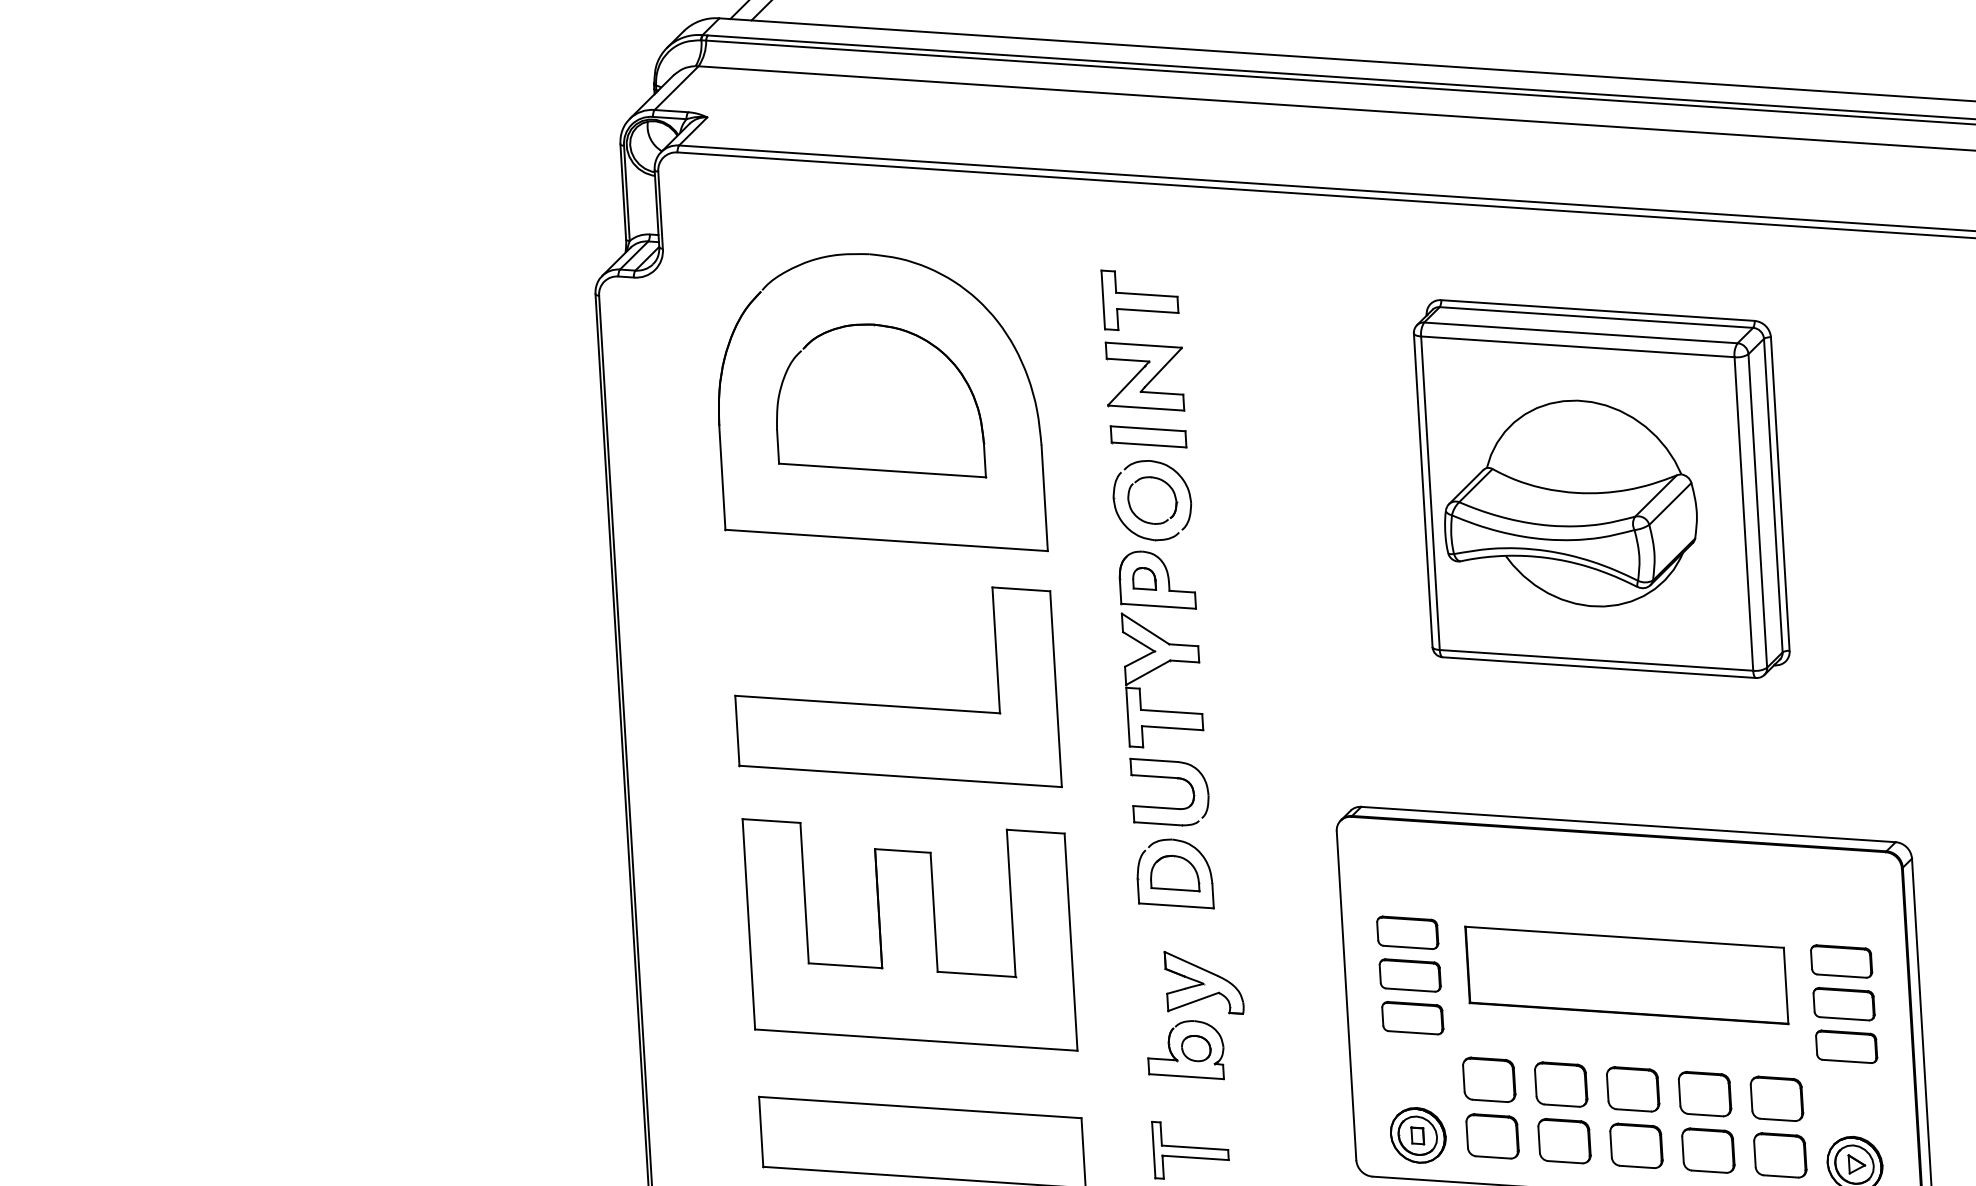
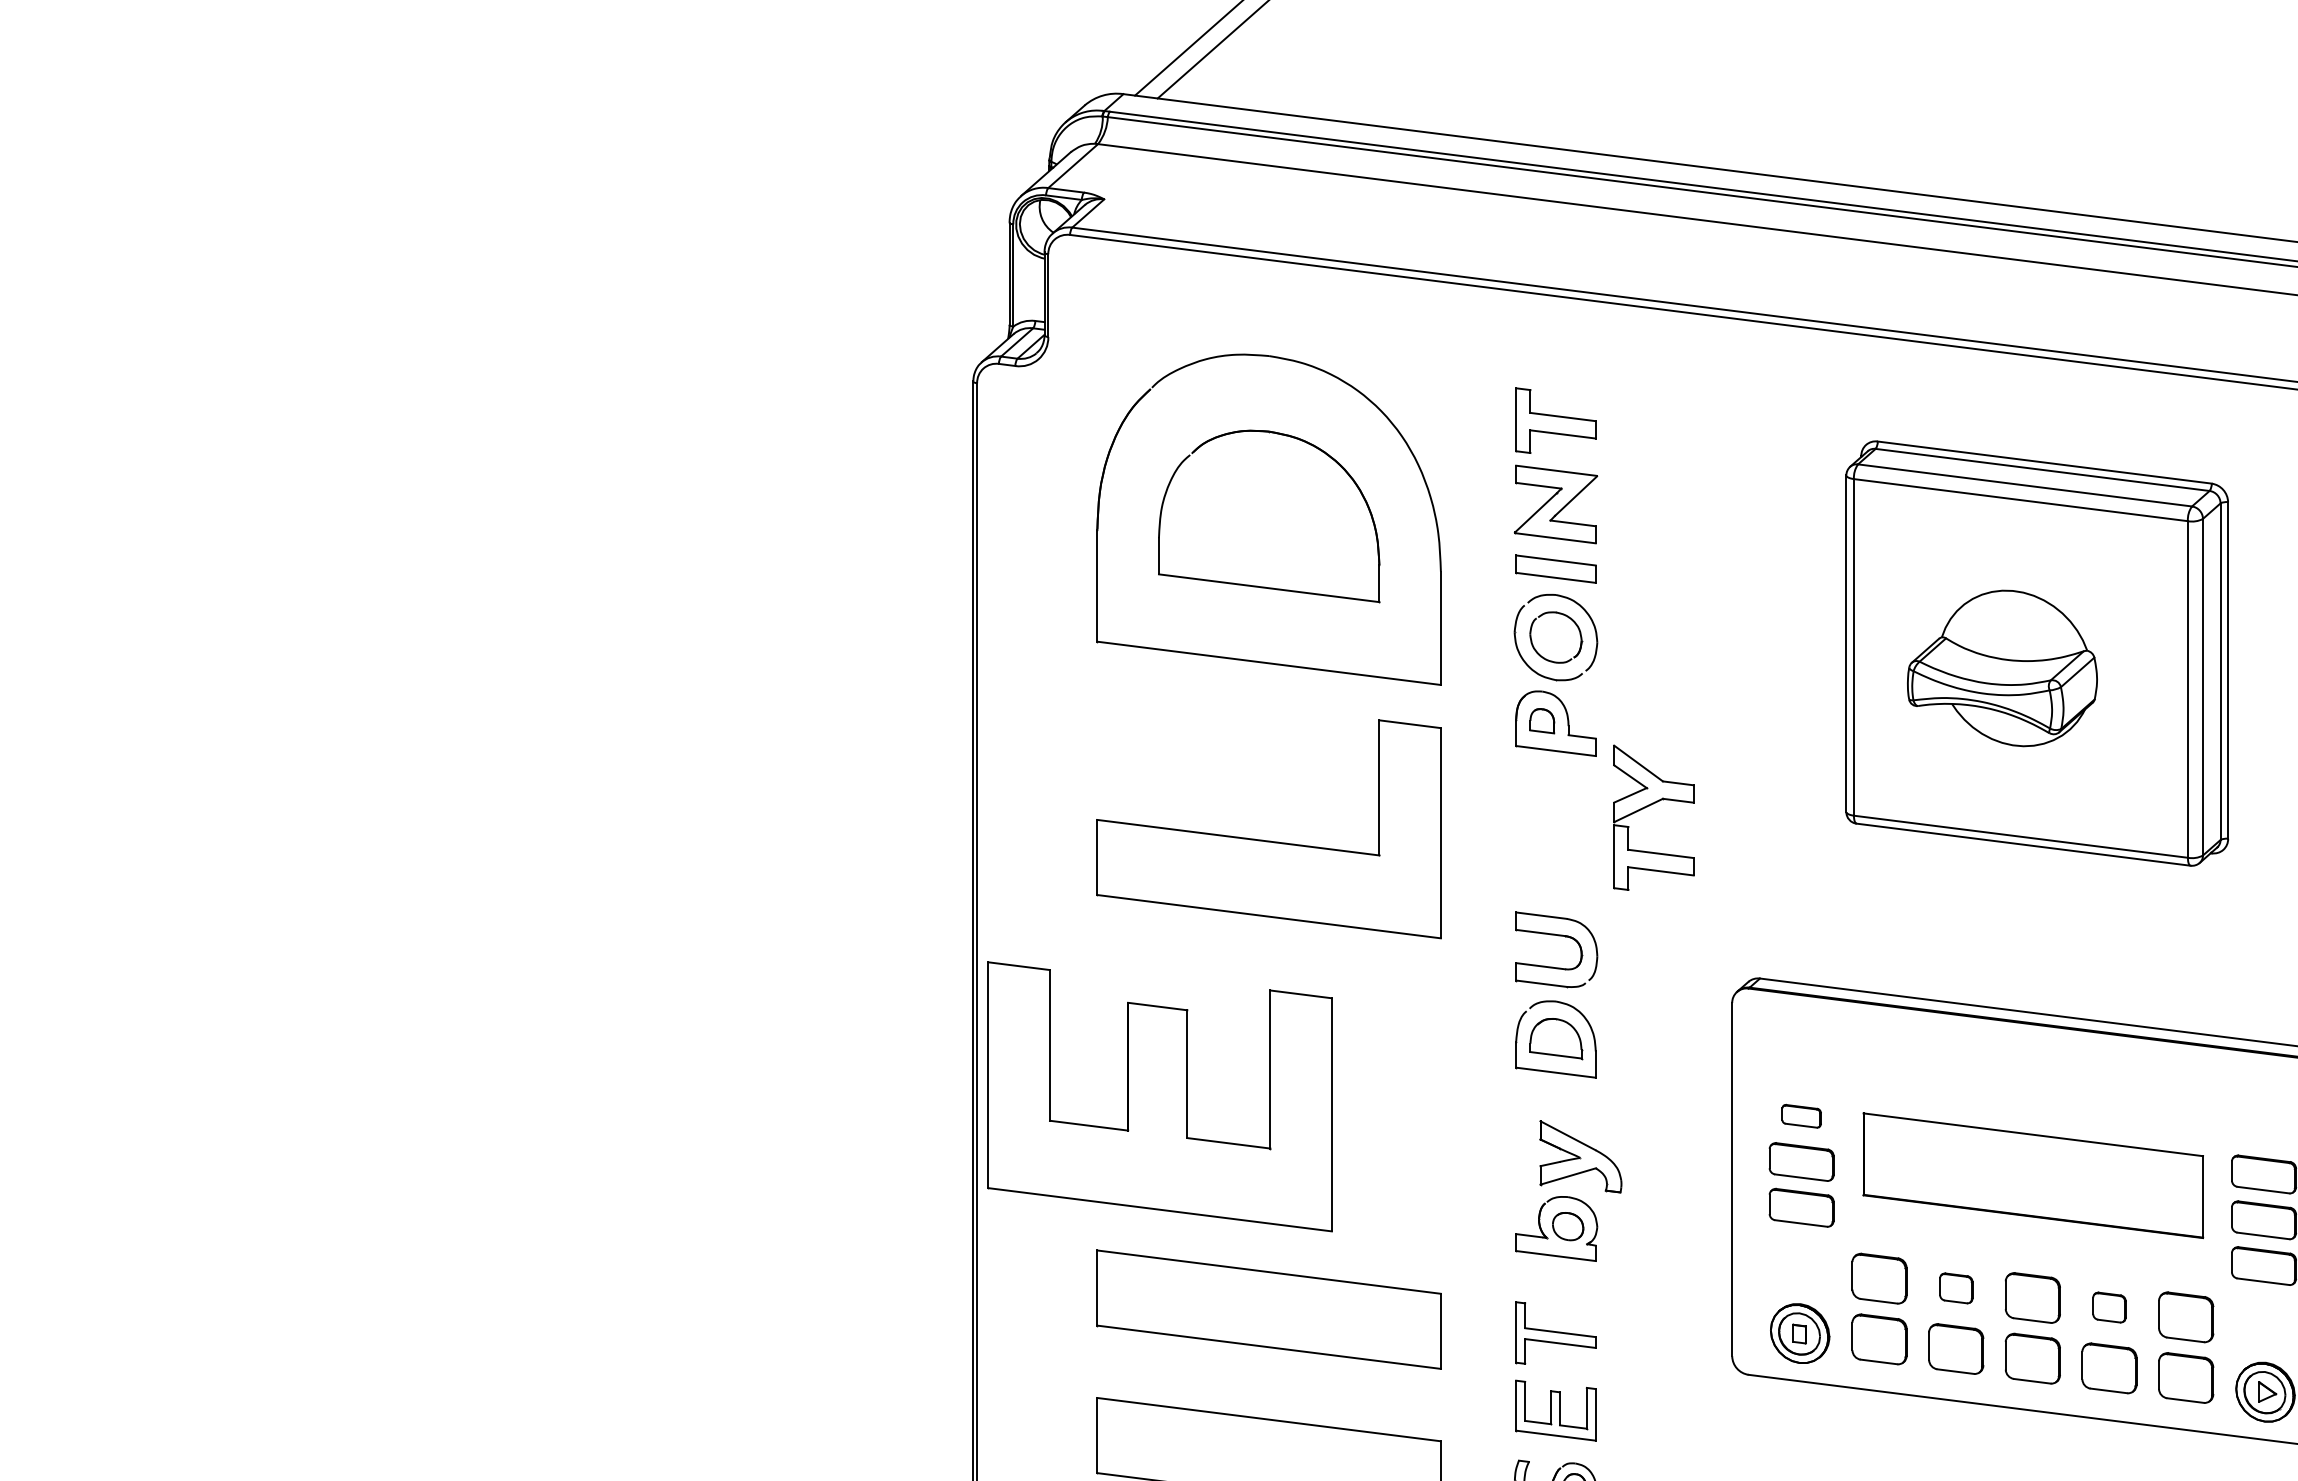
part: (1570, 504) -> (2002, 668), size x0.7
part: (1156, 669) -> (1647, 807), moved
part: (1407, 933) -> (1801, 1116), size x0.6
part: (909, 934) -> (1159, 1096), moved
part: (1561, 1084) -> (1956, 1288), size x0.6
part: (1705, 1093) -> (2109, 1307), size x0.6

